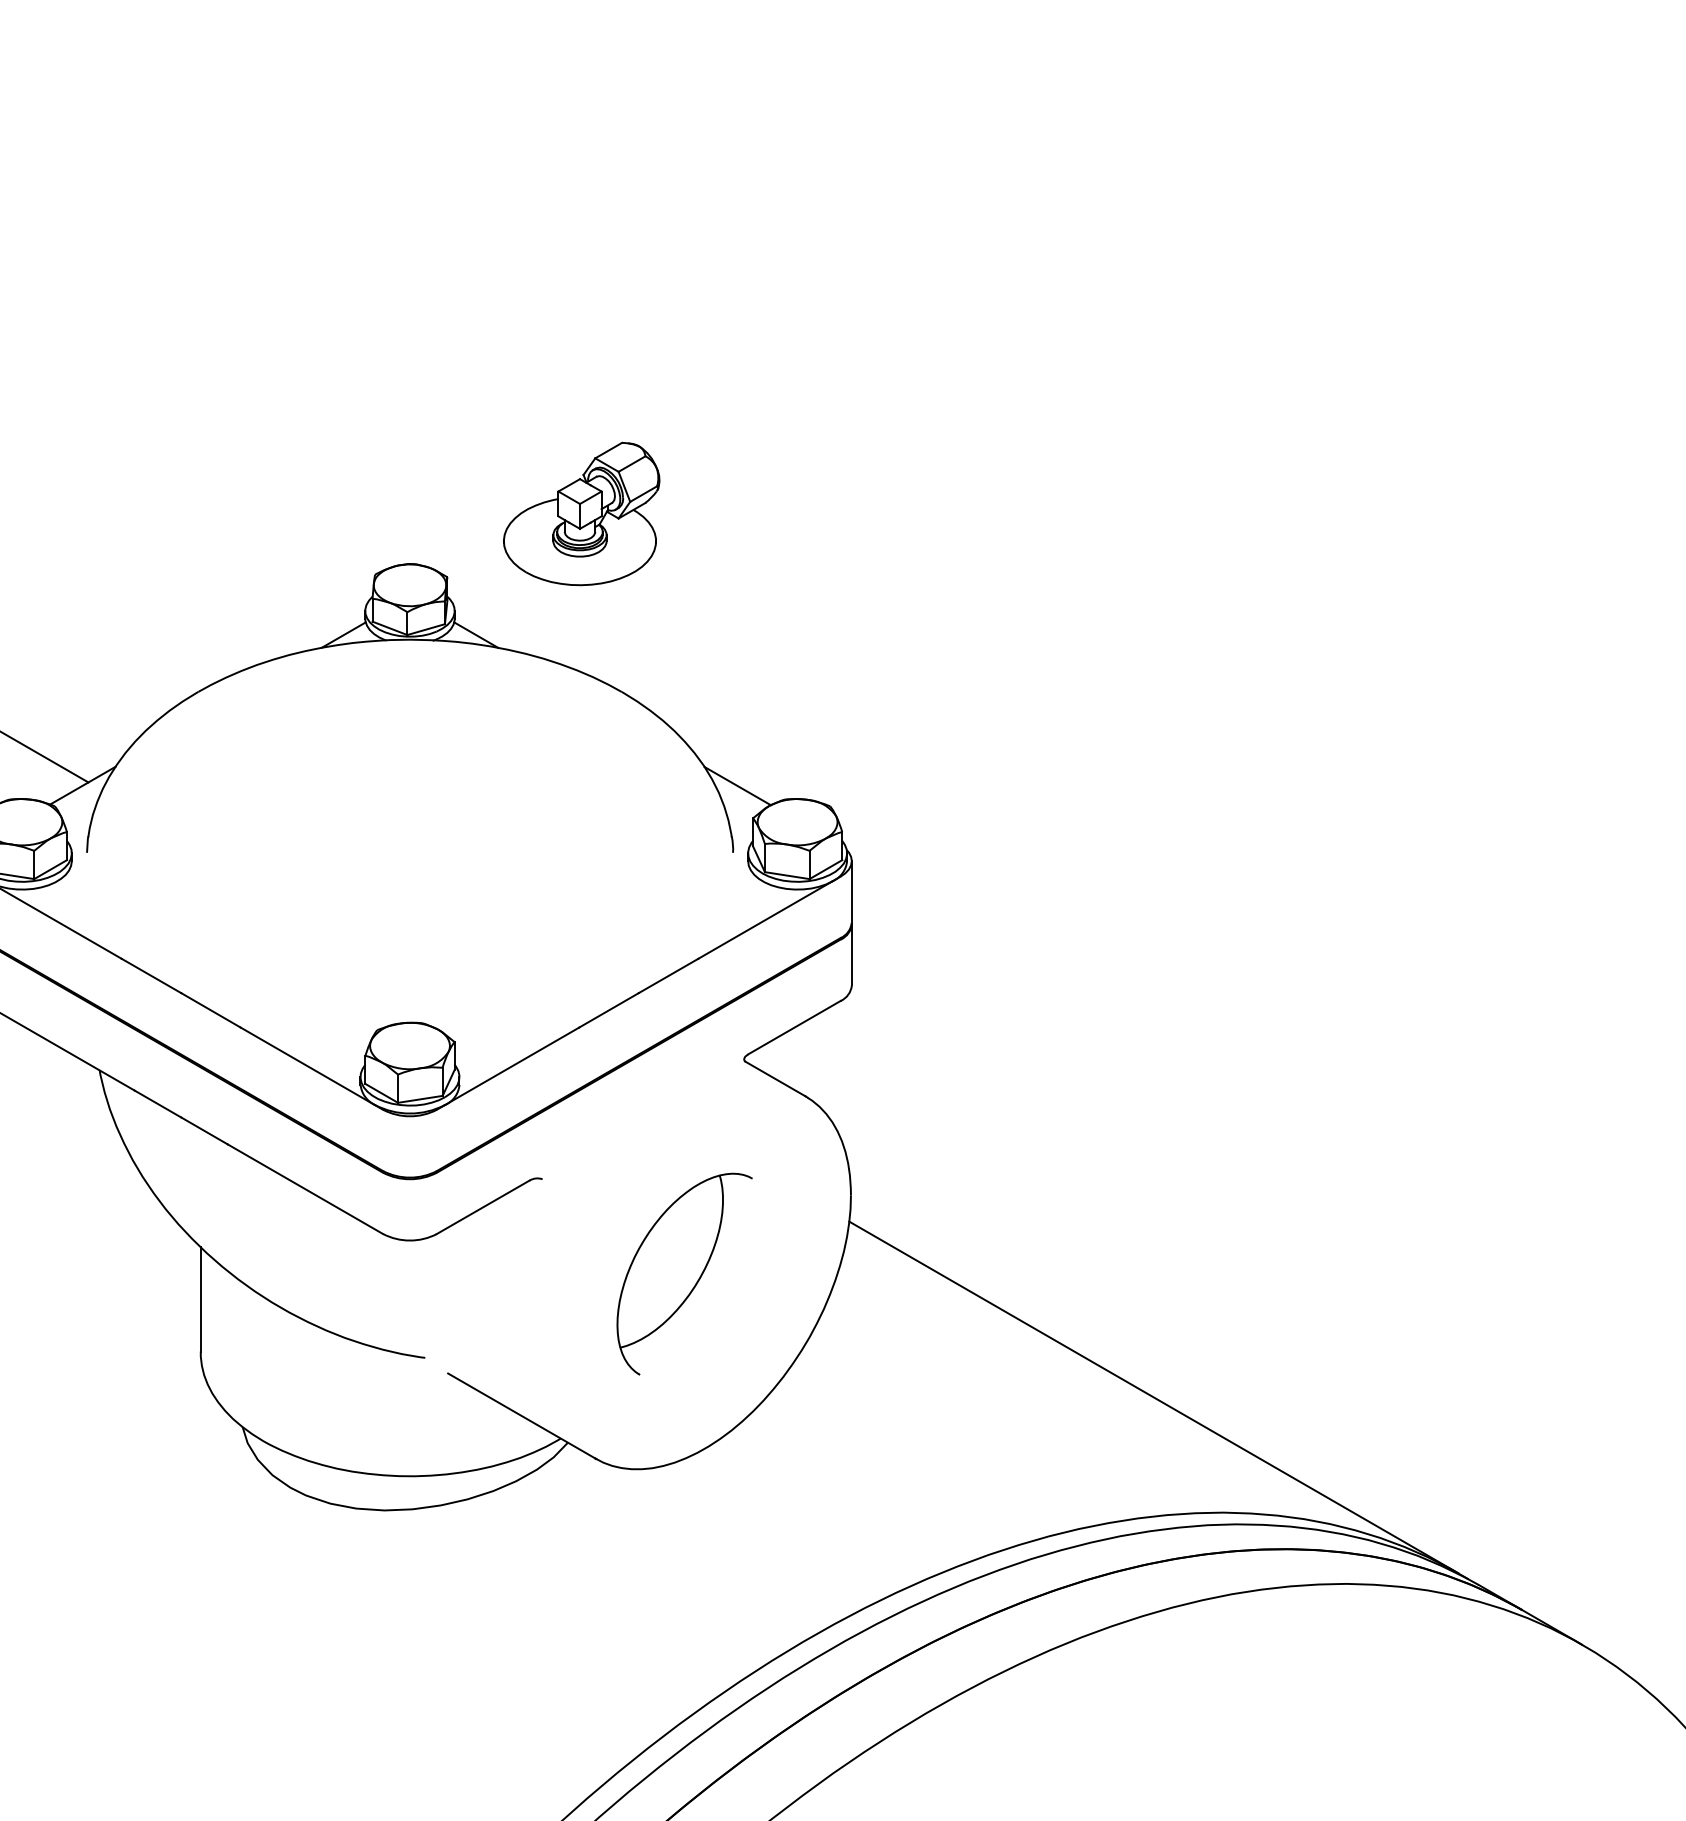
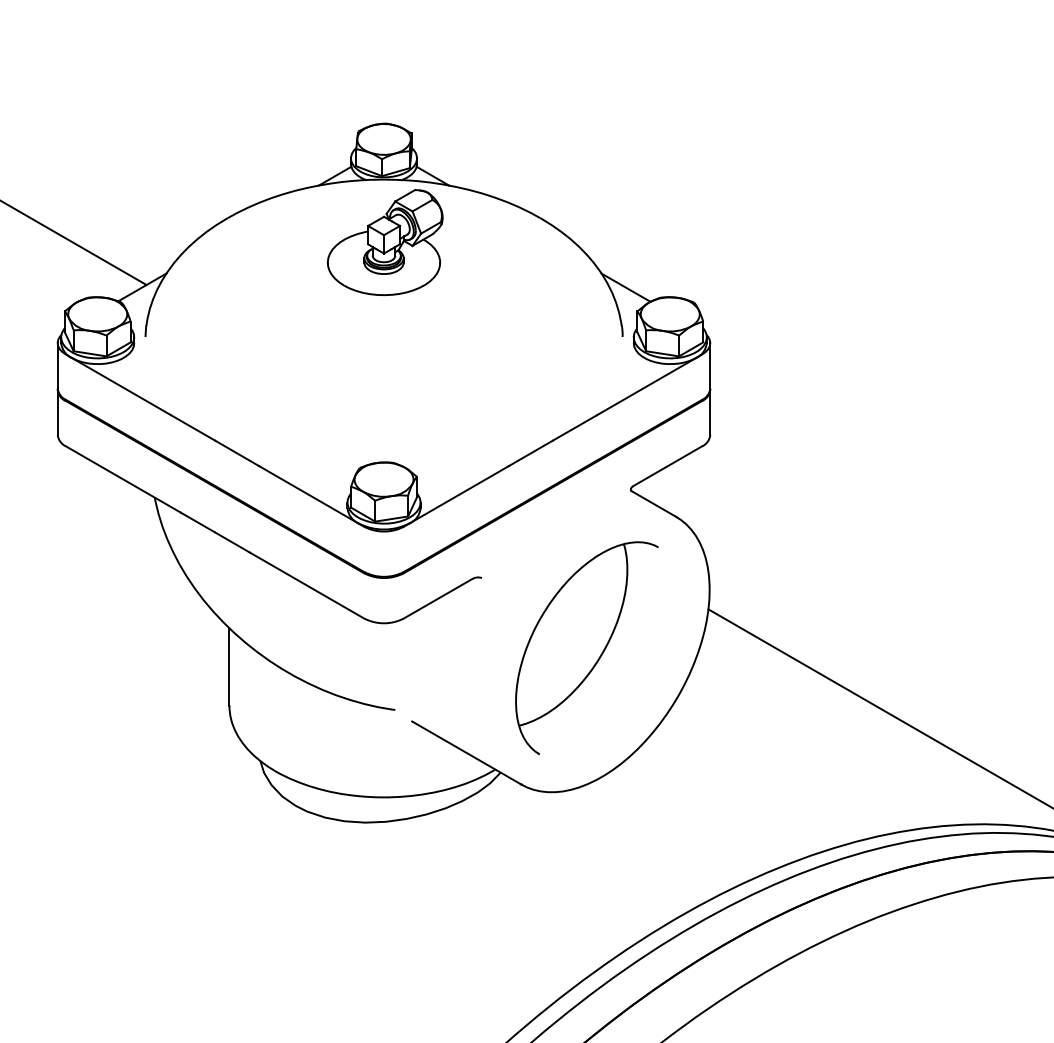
part: (581, 513) -> (385, 242), moved
part: (684, 1273) -> (586, 647), size x1.43

